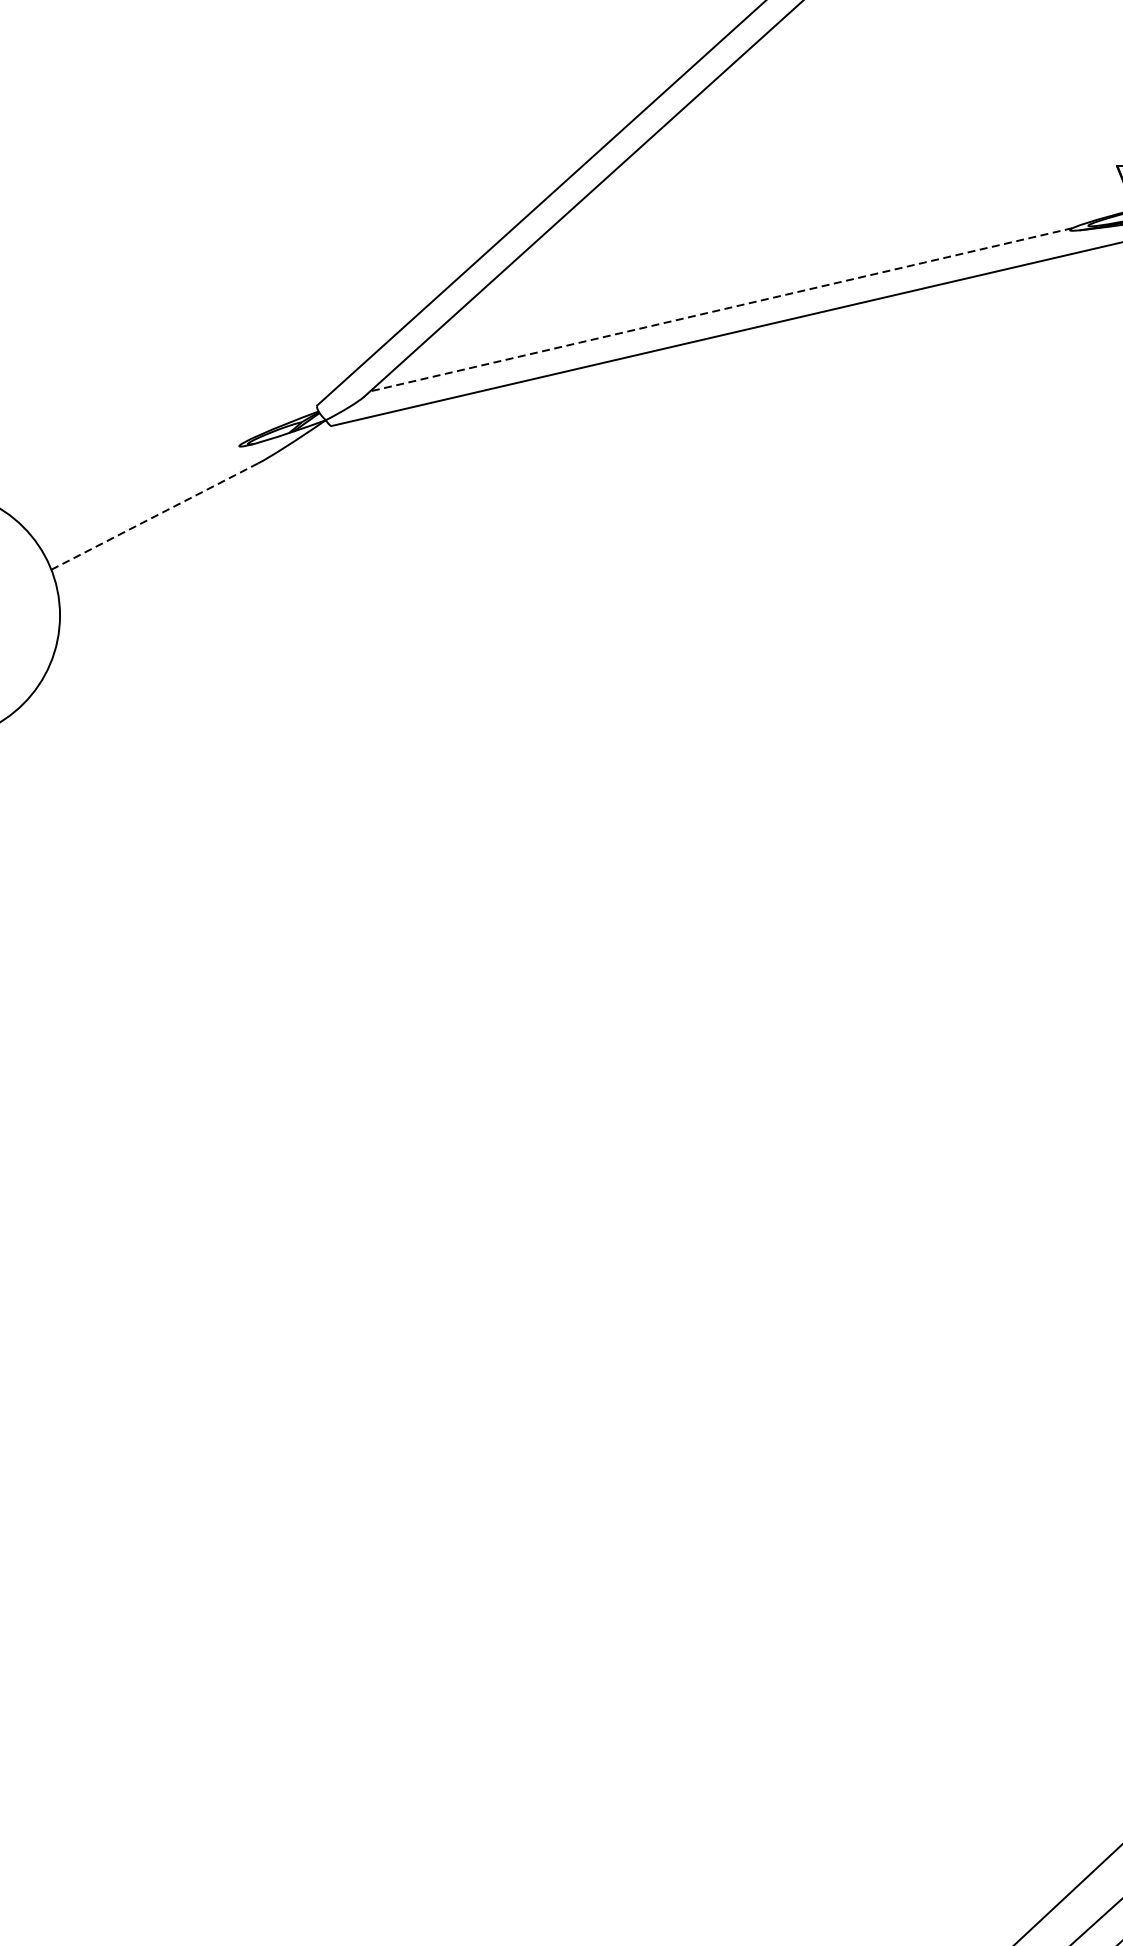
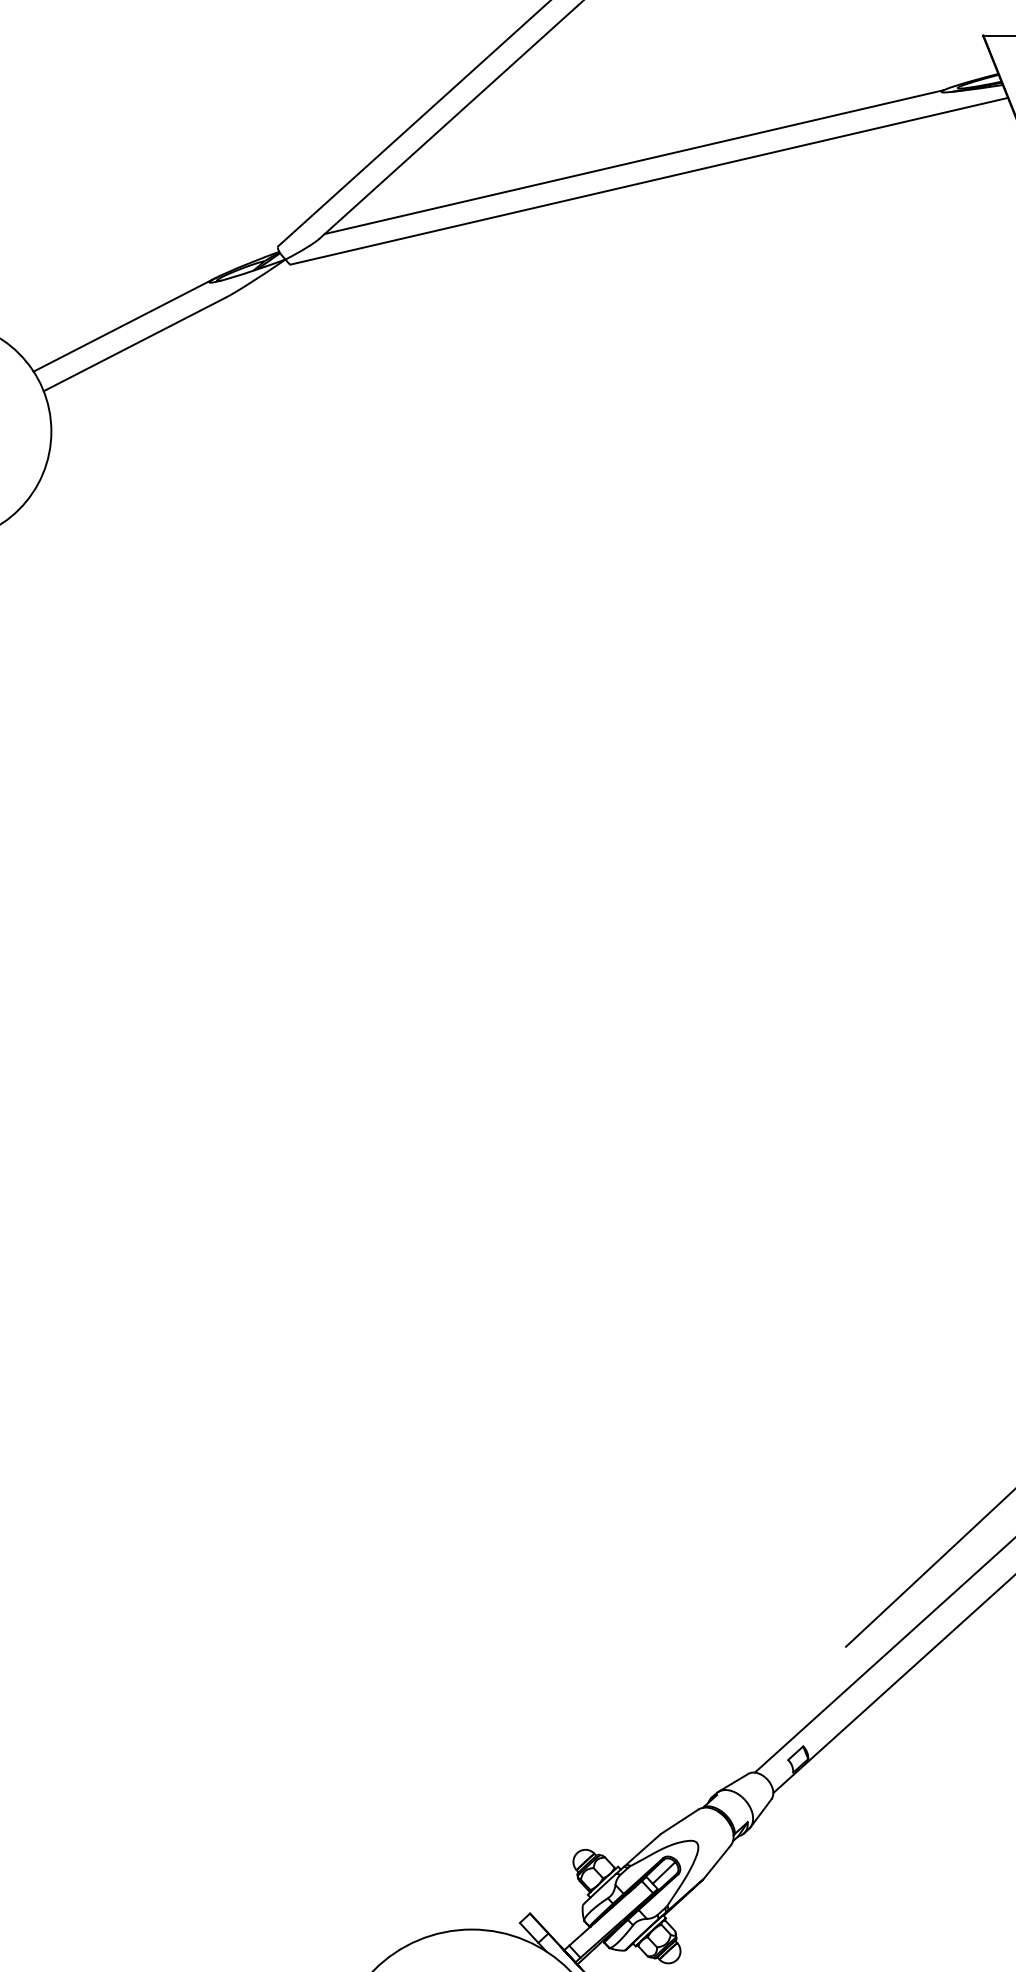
line: (721, 310) -> (634, 162), dashed -> solid
line: (142, 494) -> (124, 324), added
line: (155, 516) -> (135, 344), dashed -> solid

